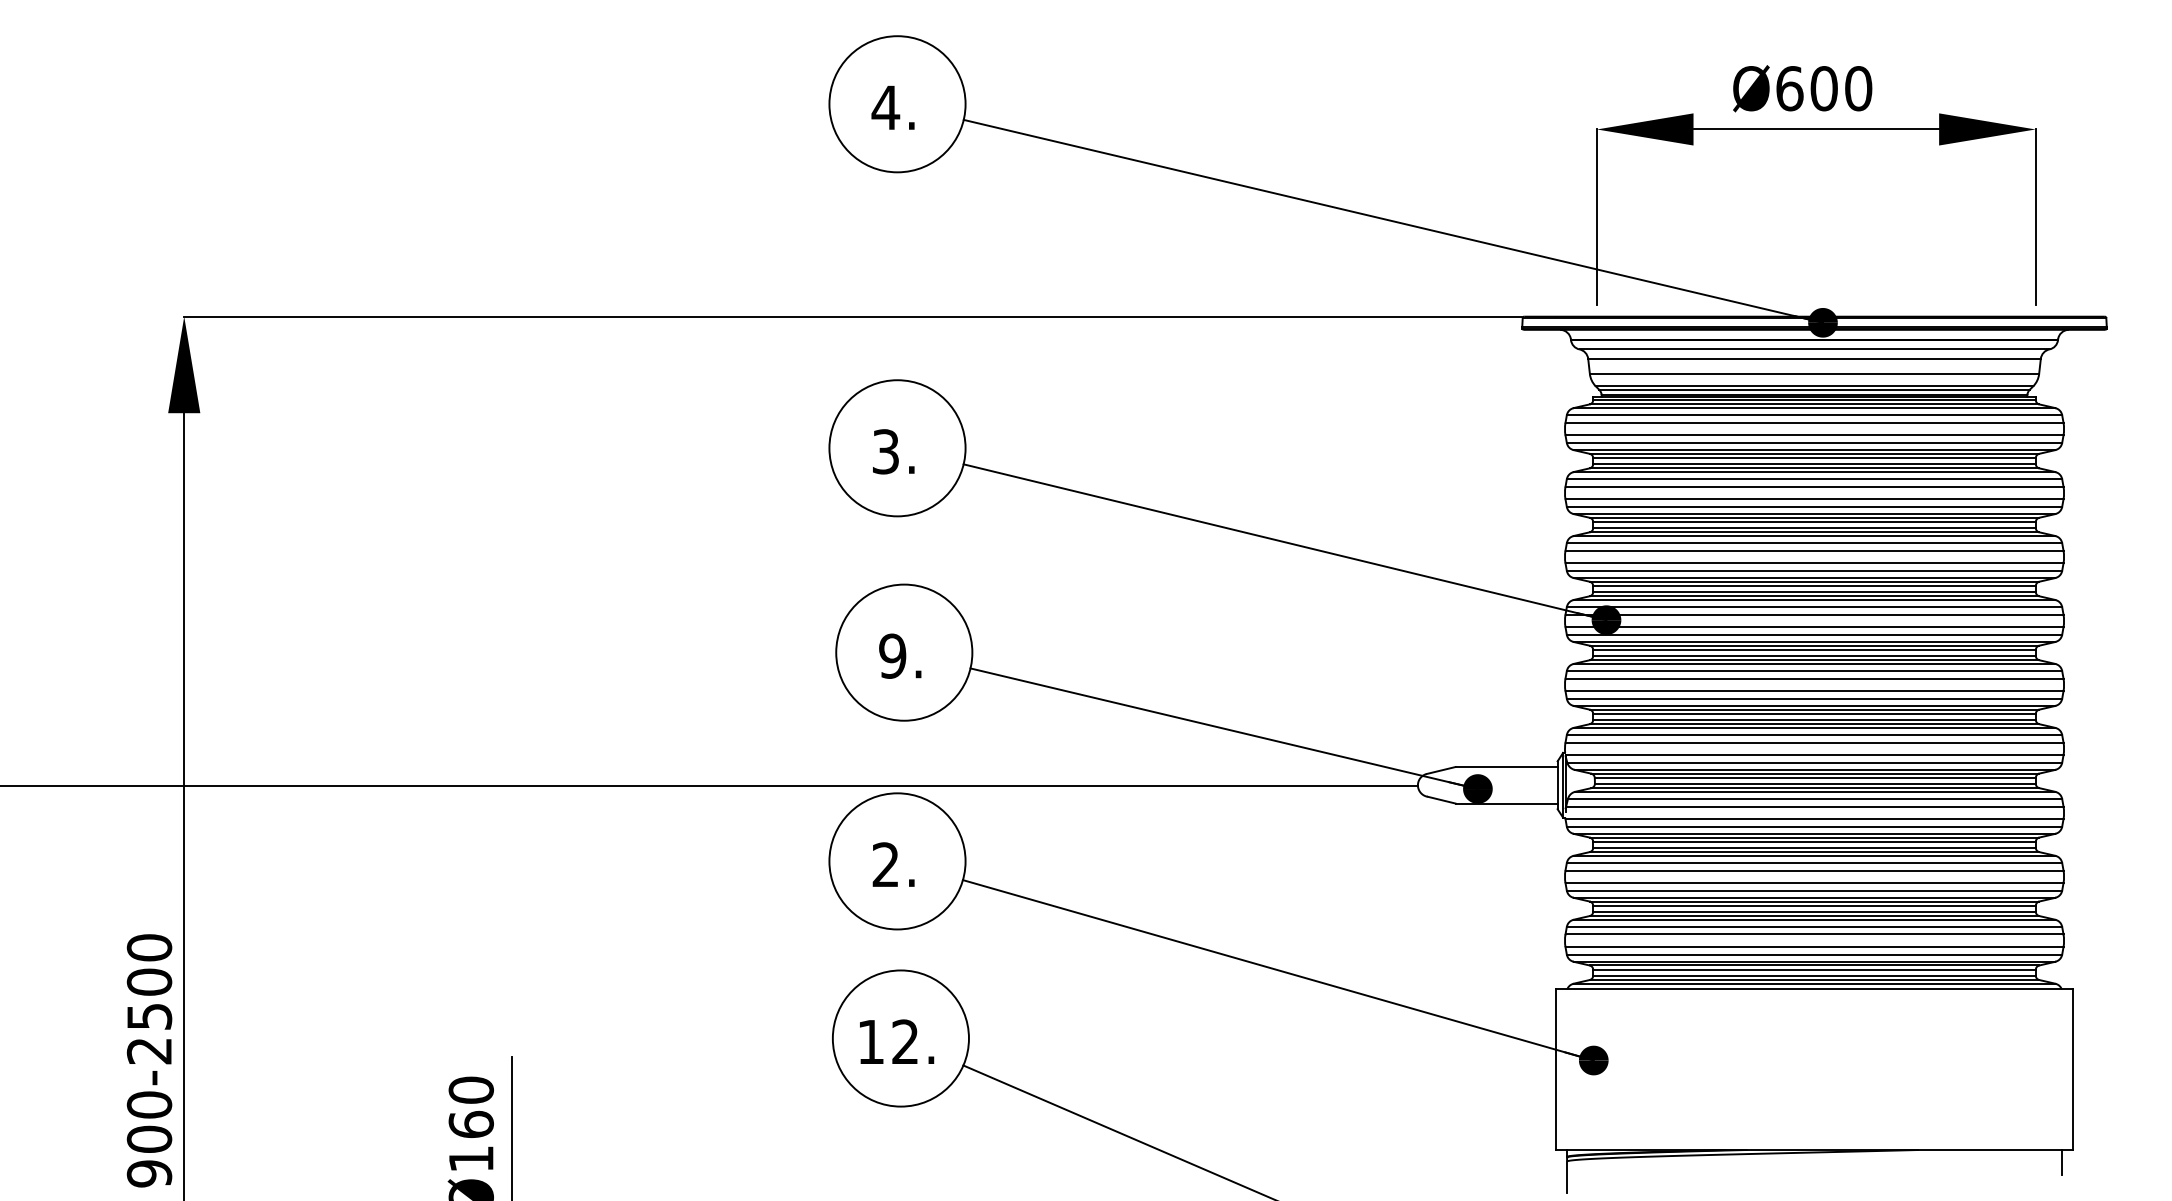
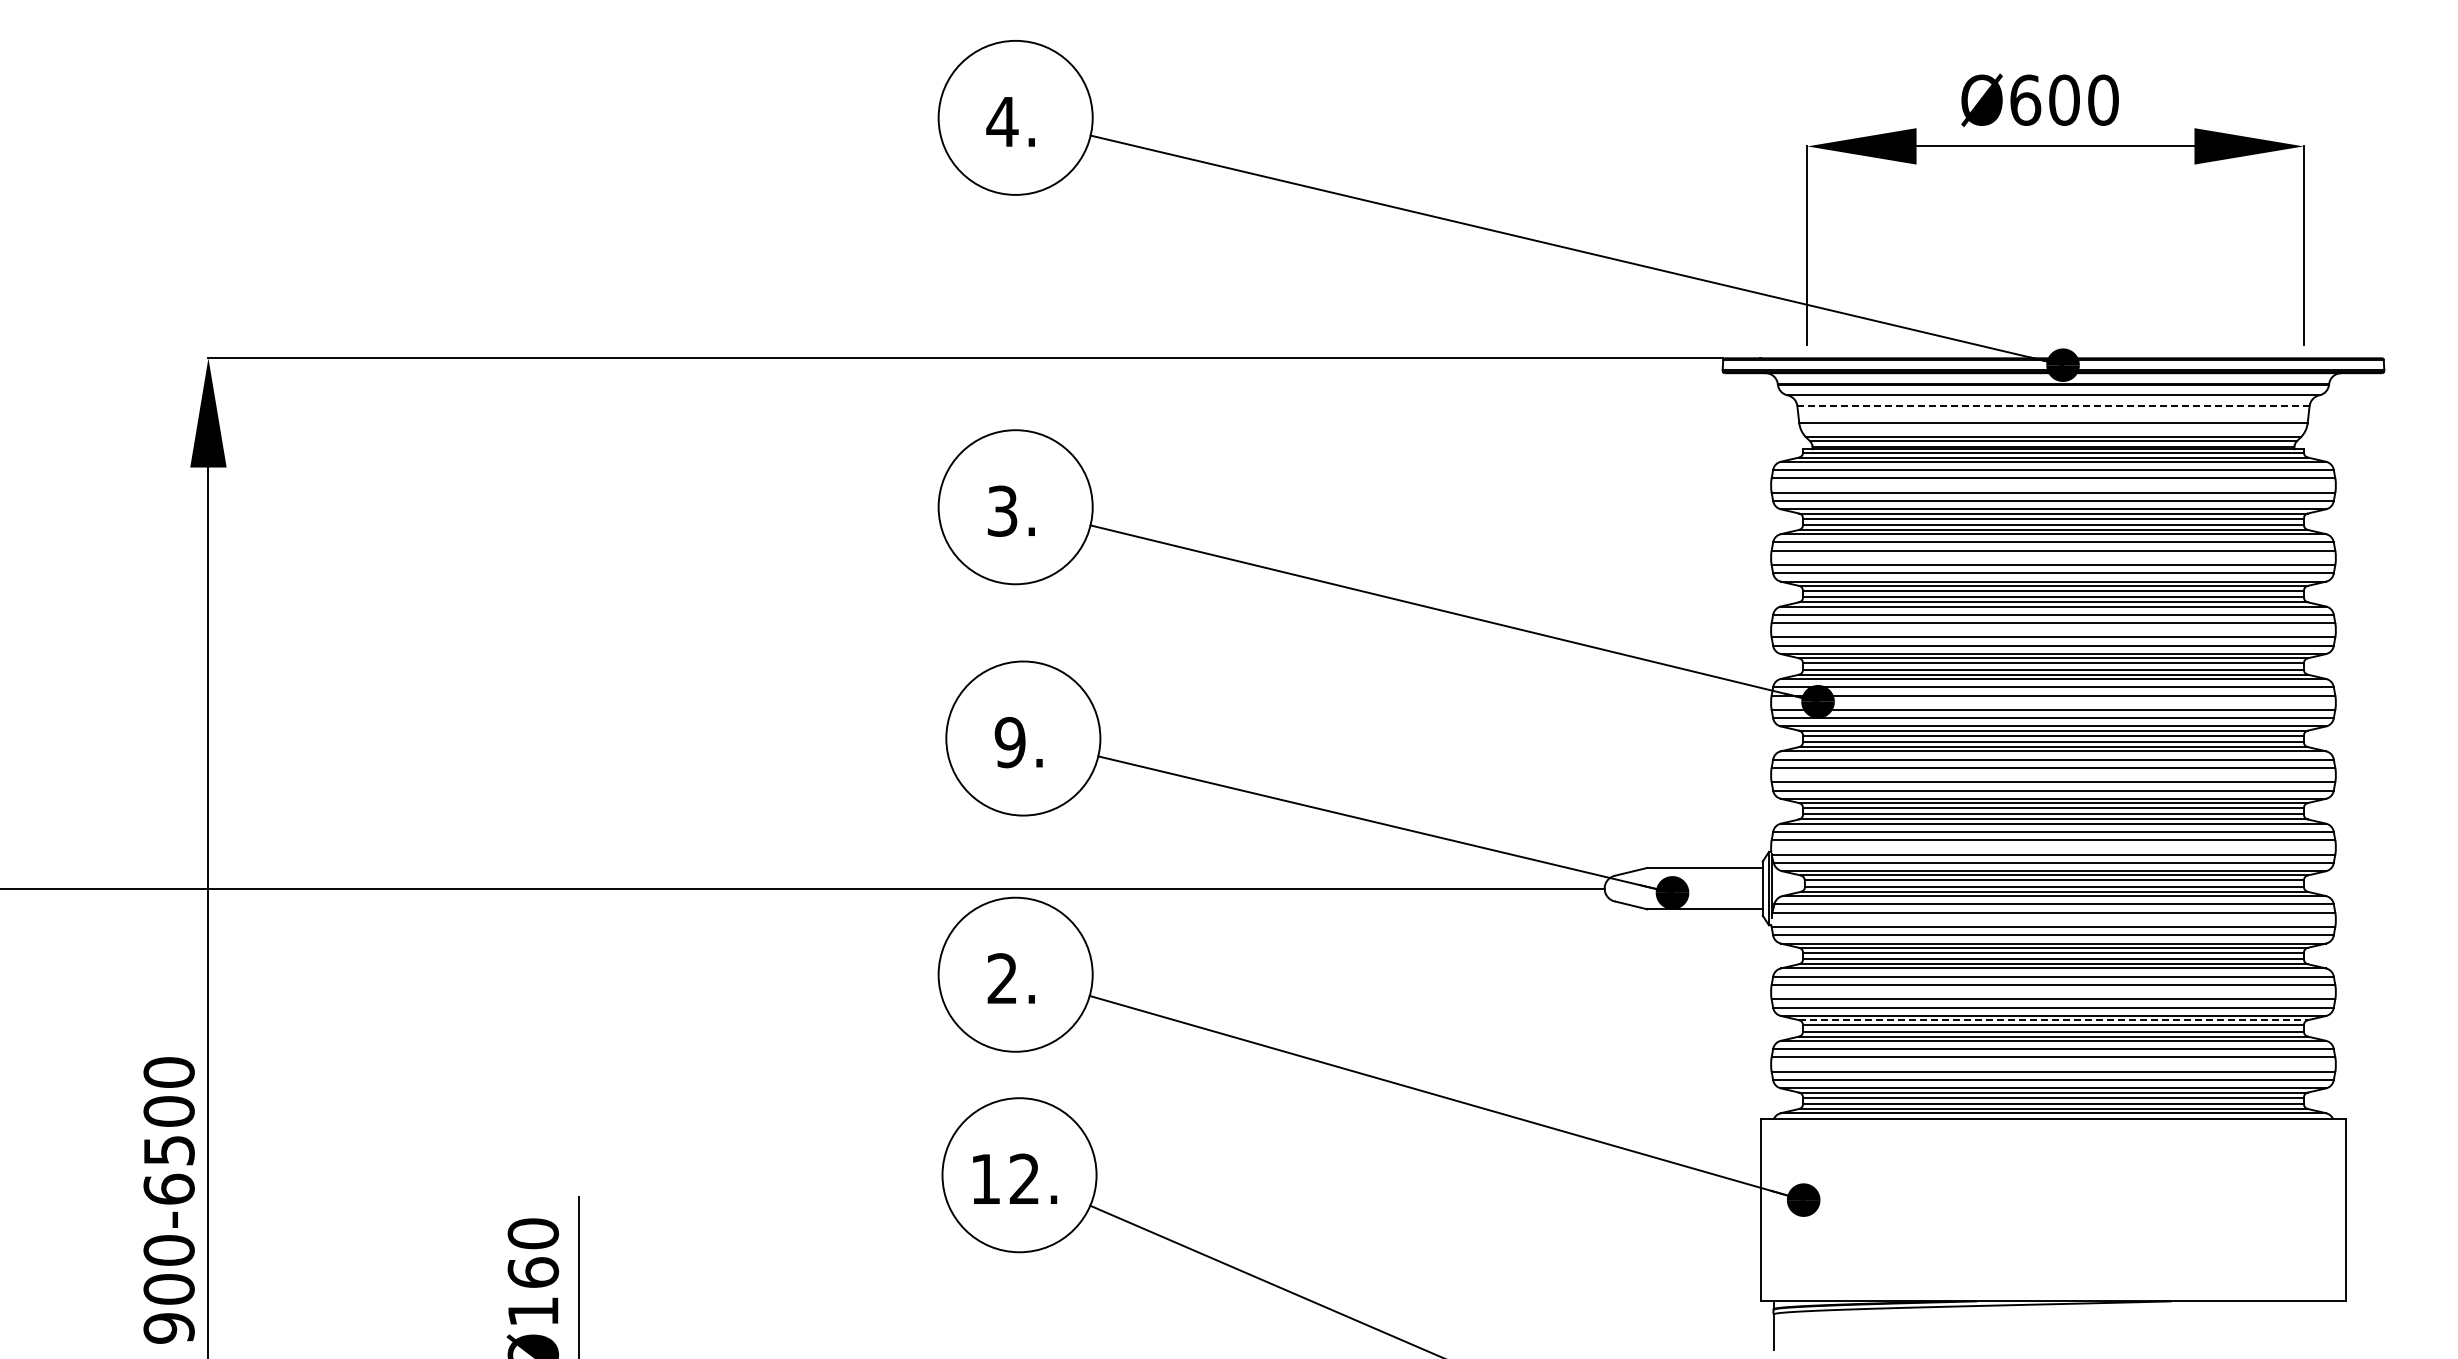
line: (1813, 359) -> (2052, 406), solid -> dashed
line: (1814, 901) -> (2053, 1020), solid -> dashed
text: (148, 1050) -> (168, 1188), 900-2500 -> 900-6500
line: (2061, 1162) -> (2333, 1315), removed

